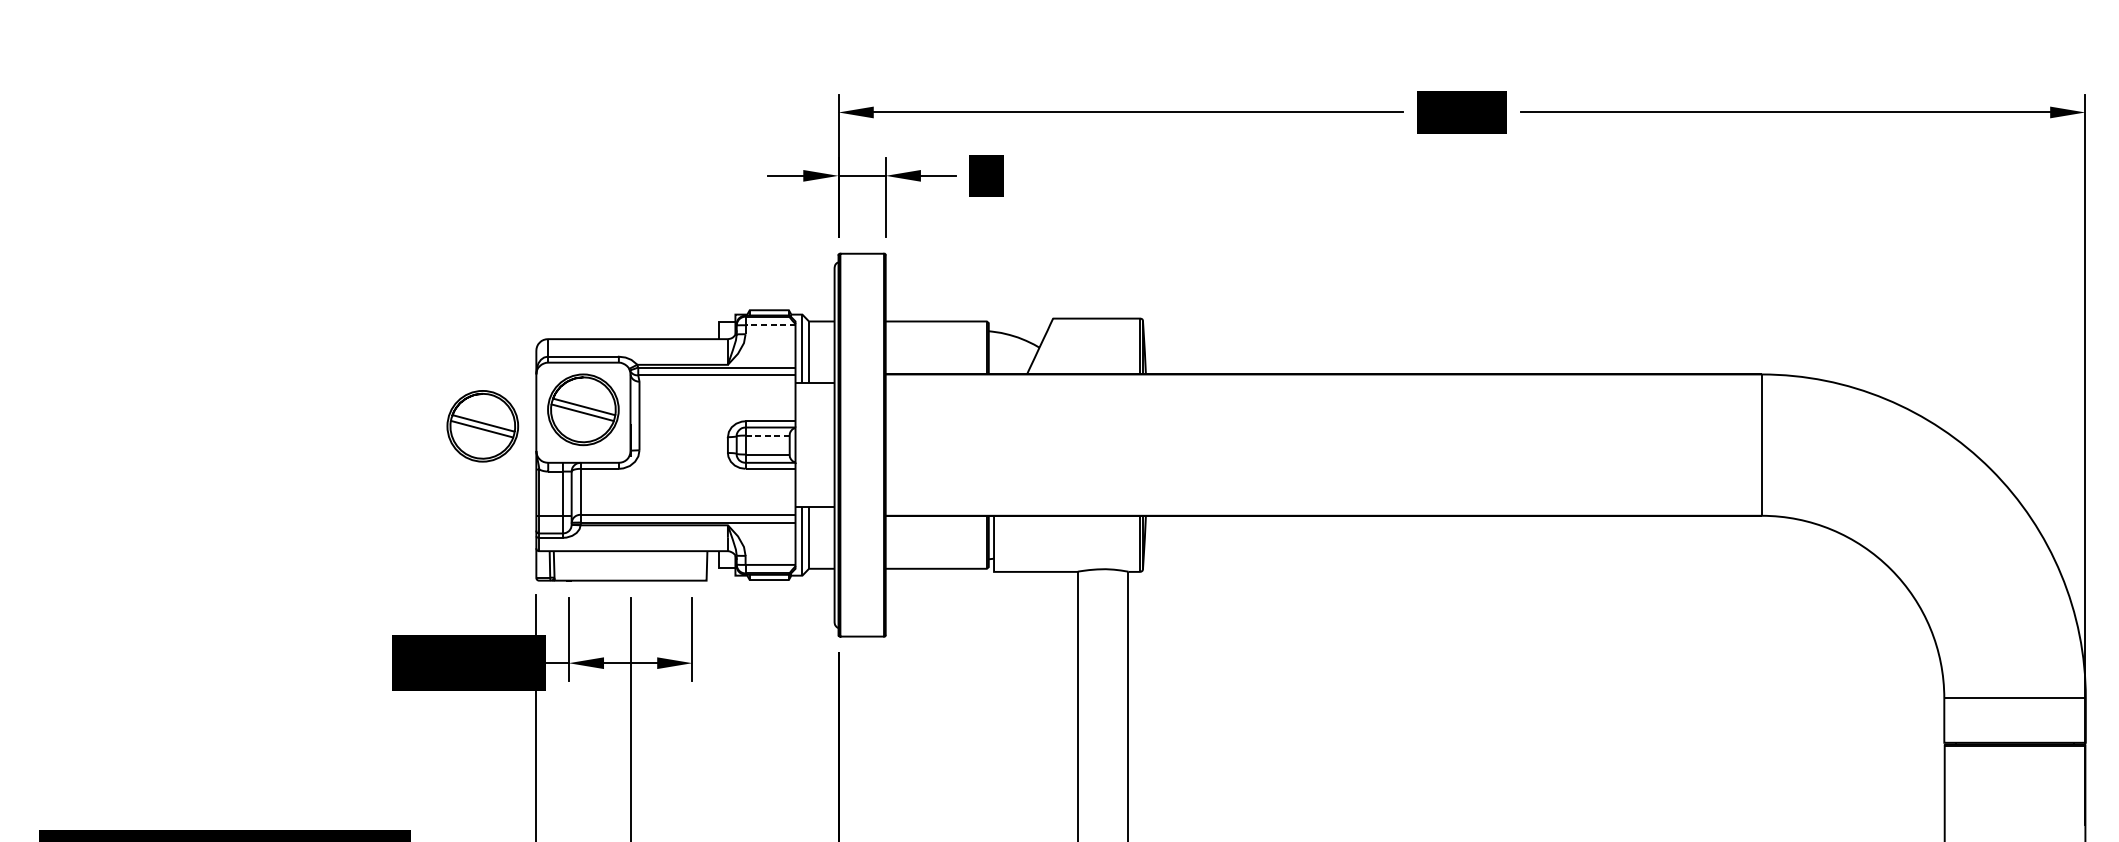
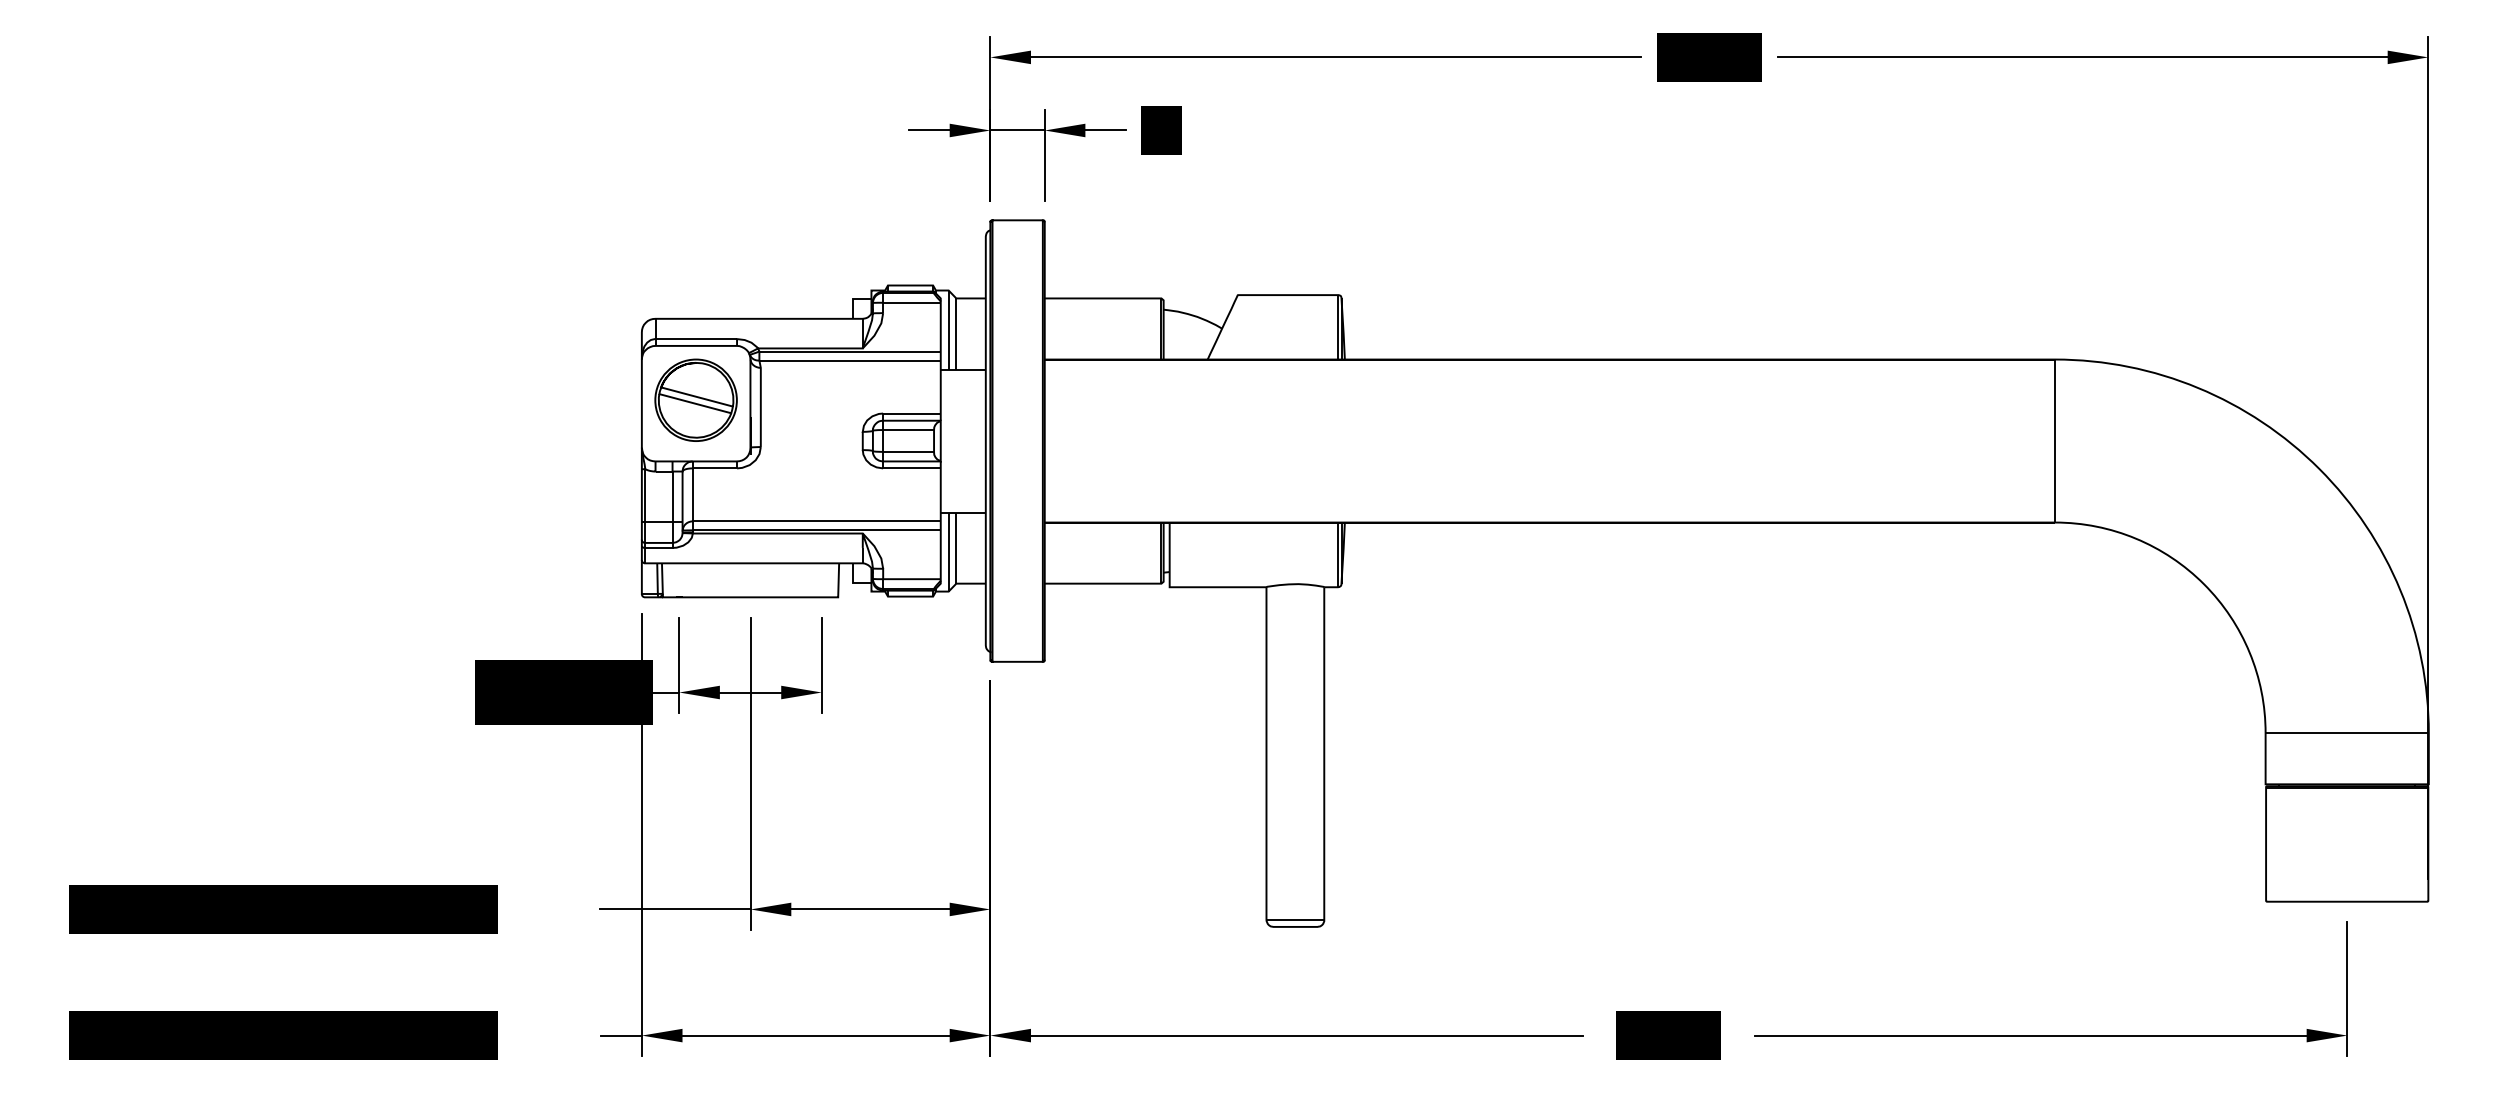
line: (771, 325) -> (912, 302), dashed -> solid
part: (482, 425) -> (579, 418), removed
line: (767, 435) -> (908, 430), dashed -> solid

